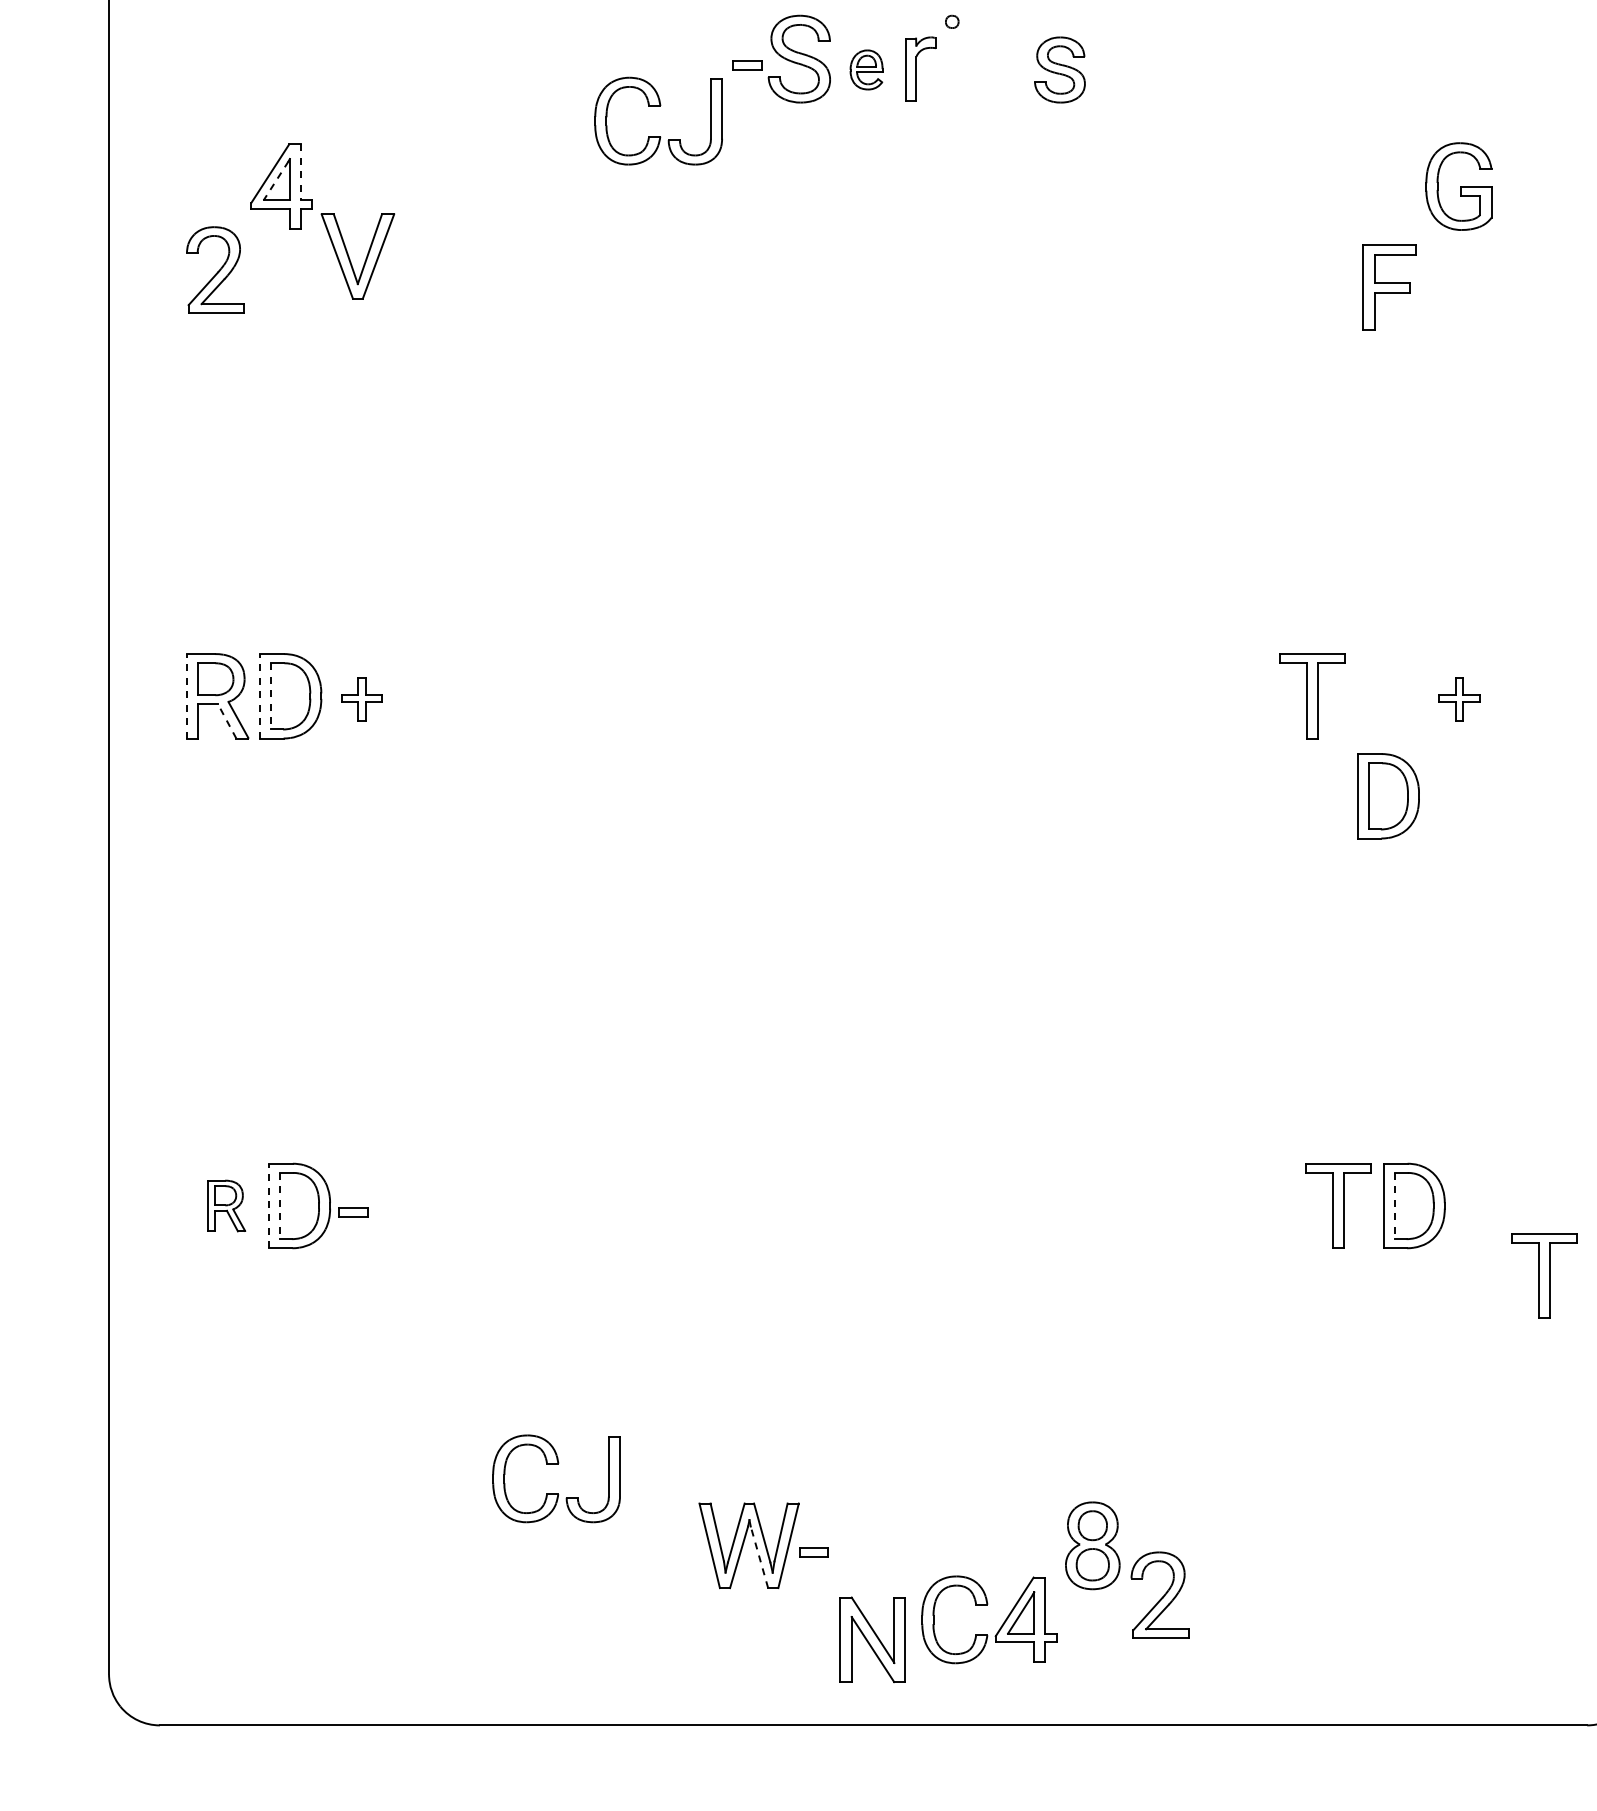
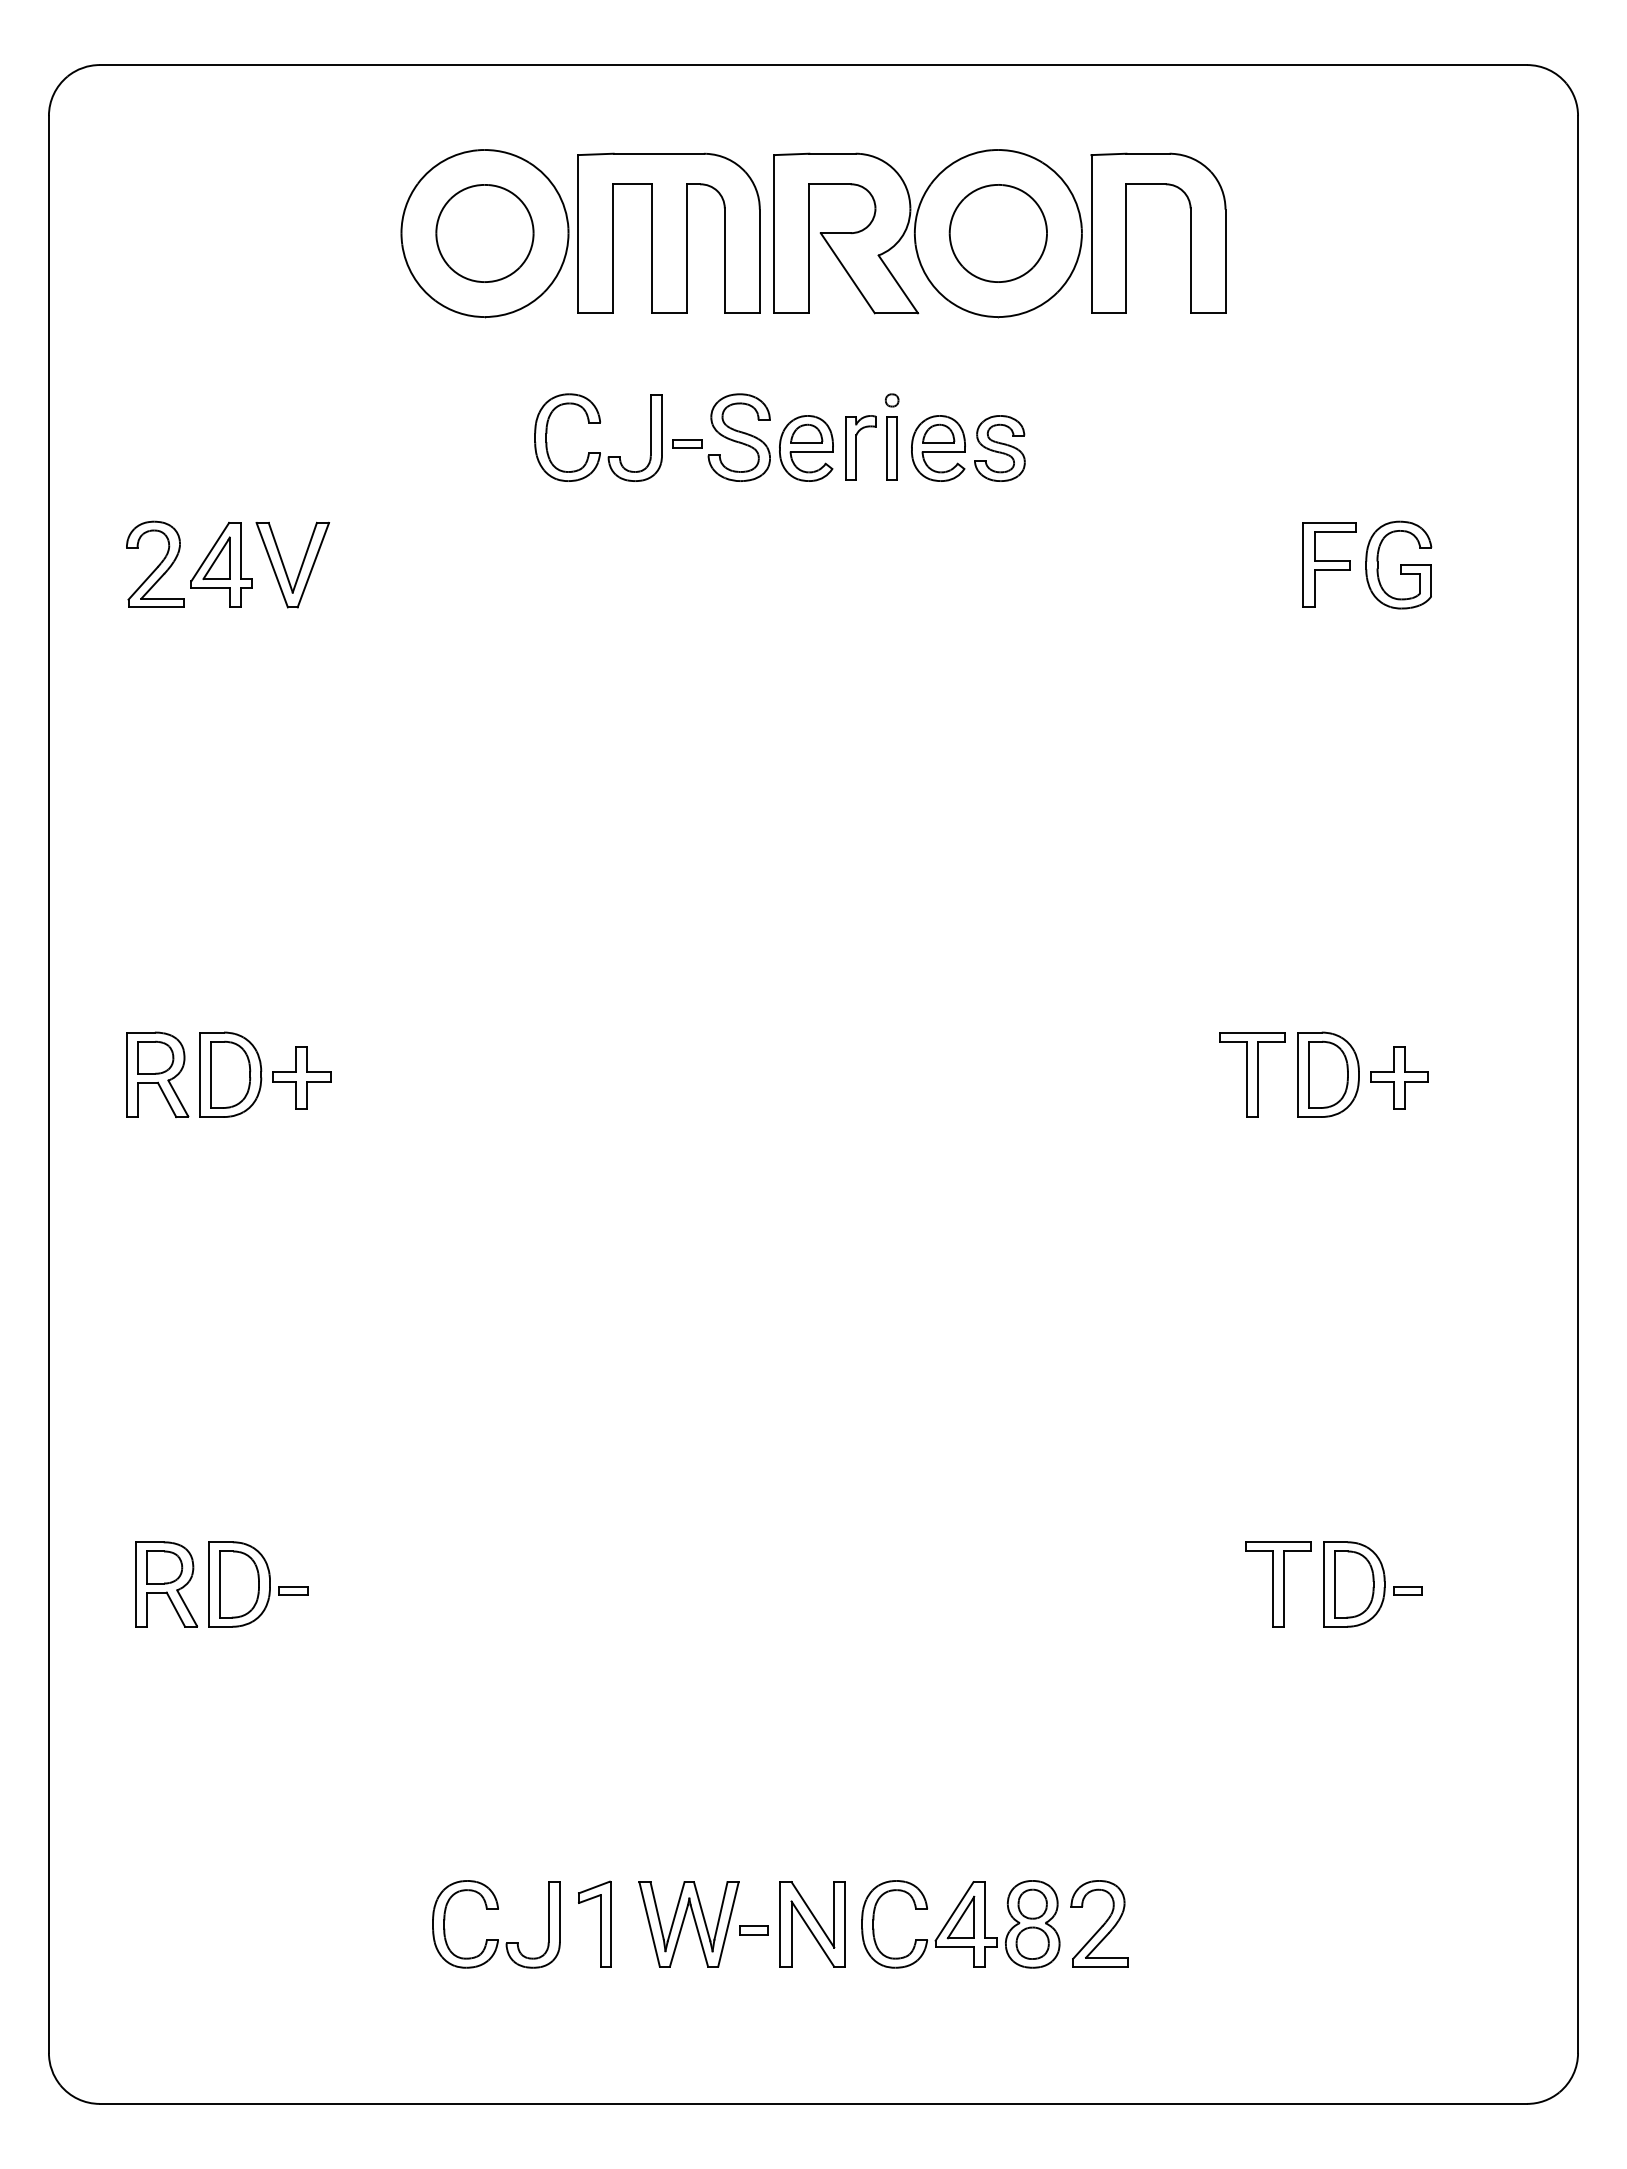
part: (866, 69) -> (806, 448), size x1.67
part: (951, 69) -> (891, 448), added
part: (998, 69) -> (938, 448), added
part: (658, 106) -> (598, 423), moved
line: (300, 172) -> (240, 551), dashed -> solid
line: (275, 180) -> (215, 559), dashed -> solid
part: (350, 258) -> (285, 567), moved
part: (215, 268) -> (155, 563), moved
part: (1389, 286) -> (1329, 564), moved
line: (186, 695) -> (126, 1074), dashed -> solid
line: (260, 695) -> (200, 1074), dashed -> solid
line: (271, 696) -> (211, 1075), dashed -> solid
part: (361, 698) -> (301, 1077), size x1.43
part: (1459, 698) -> (1399, 1077), size x1.43
line: (226, 720) -> (166, 1099), dashed -> solid
part: (1388, 795) -> (1328, 1074), moved
part: (226, 1205) -> (166, 1584), size x1.67
line: (268, 1205) -> (208, 1584), dashed -> solid
line: (280, 1206) -> (220, 1585), dashed -> solid
line: (1394, 1206) -> (1334, 1585), dashed -> solid
part: (1467, 1211) -> (1407, 1590), added
part: (1544, 1275) -> (1484, 1654), removed
part: (556, 1463) -> (496, 1909), moved
part: (654, 1544) -> (594, 1923), added
line: (759, 1556) -> (699, 1935), dashed -> solid
part: (1159, 1594) -> (1099, 1923), moved
part: (999, 1627) -> (939, 1932), moved
part: (872, 1639) -> (812, 1924), moved

